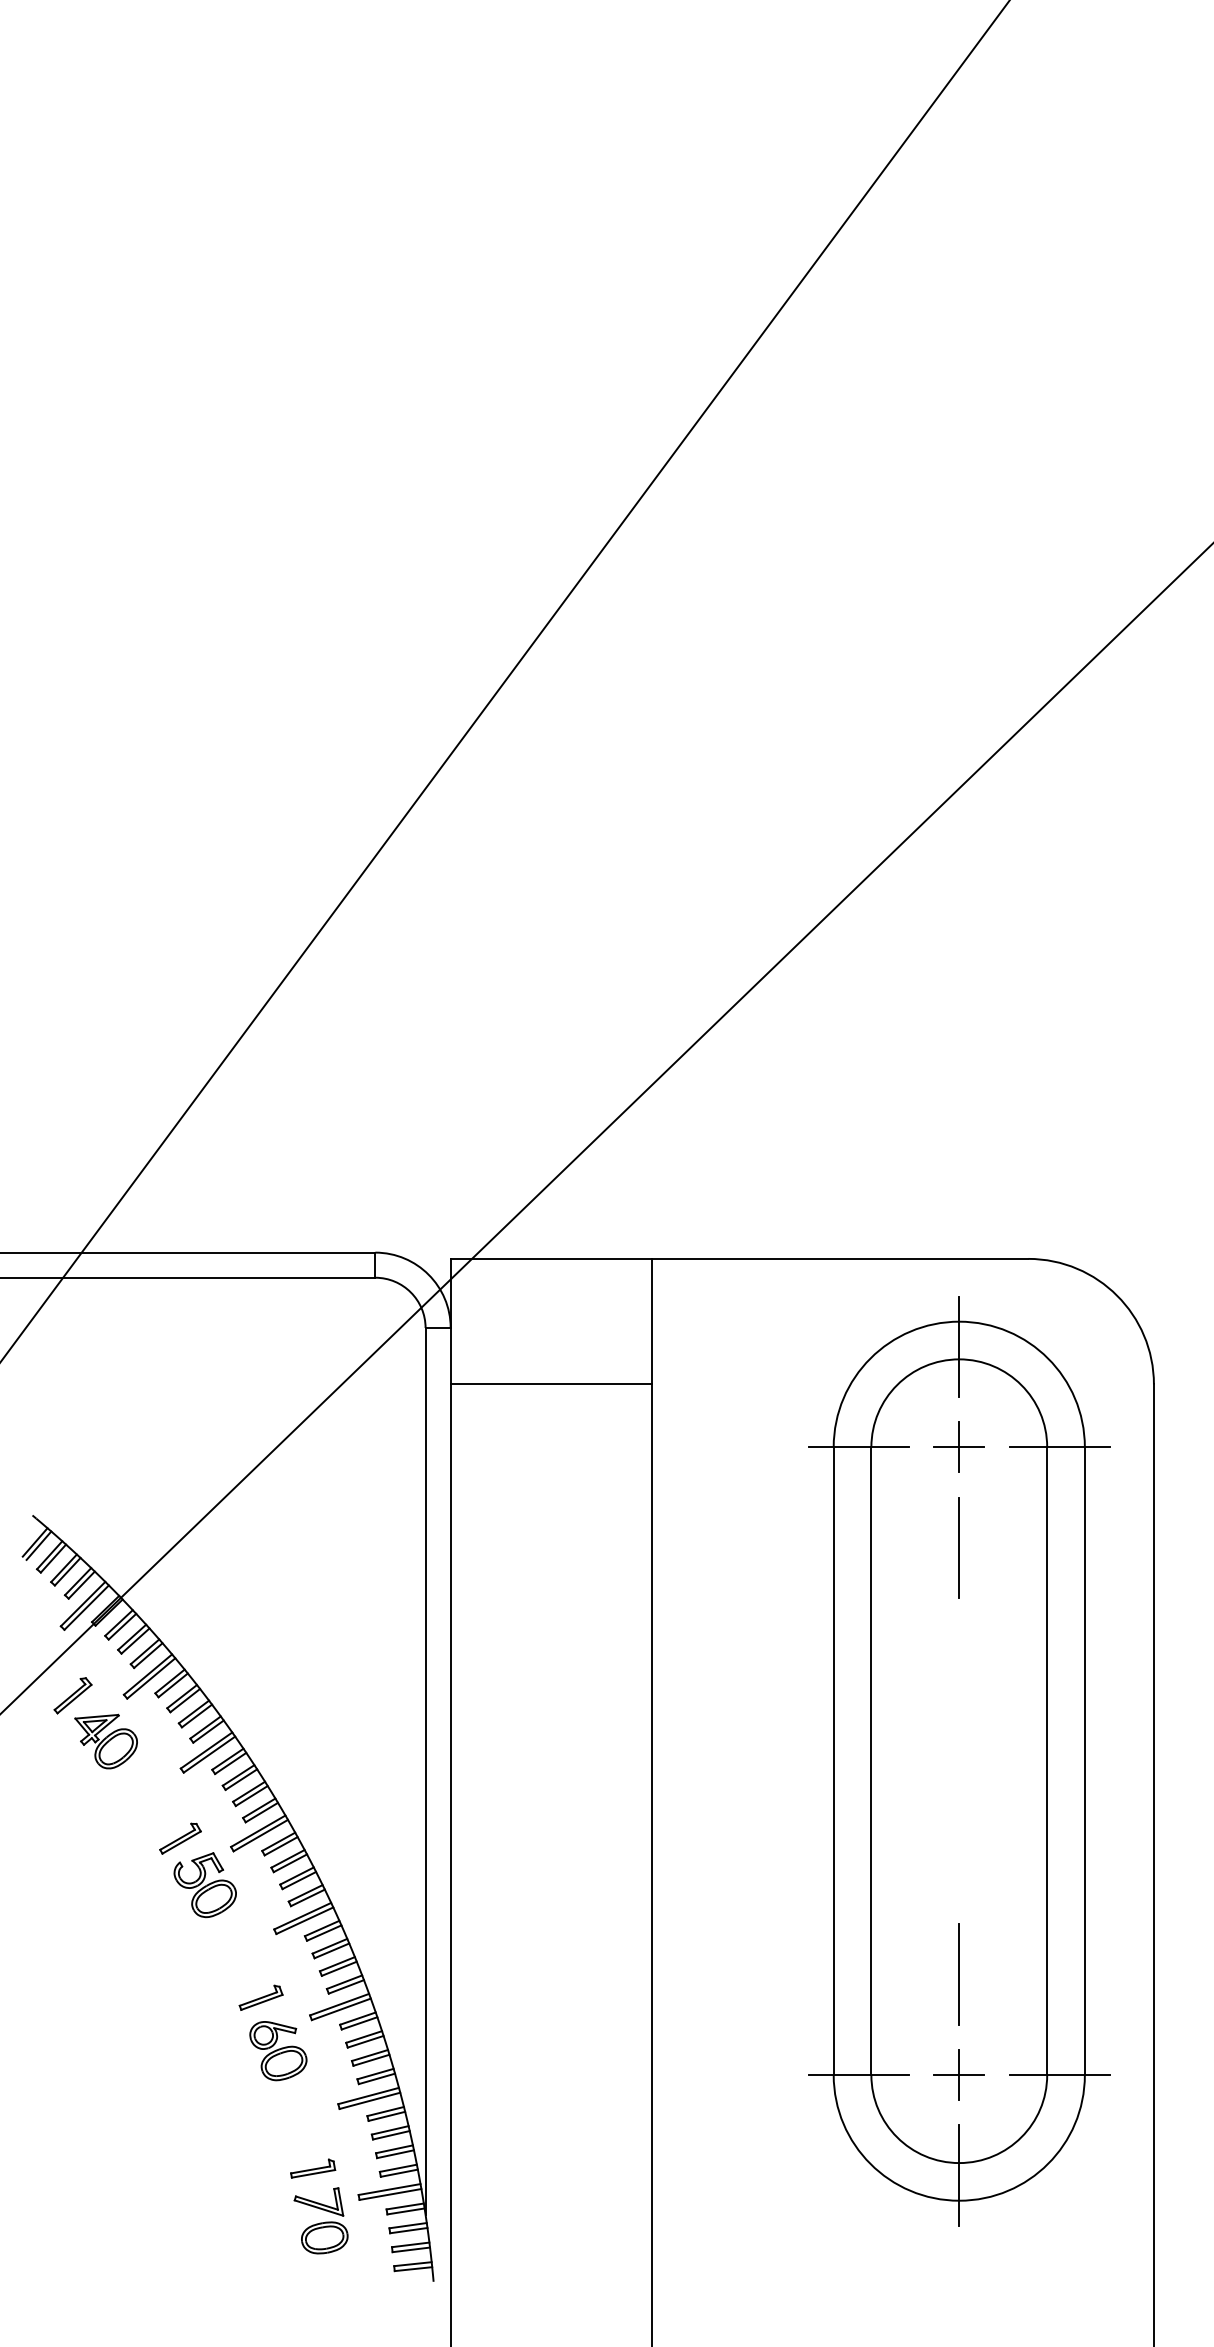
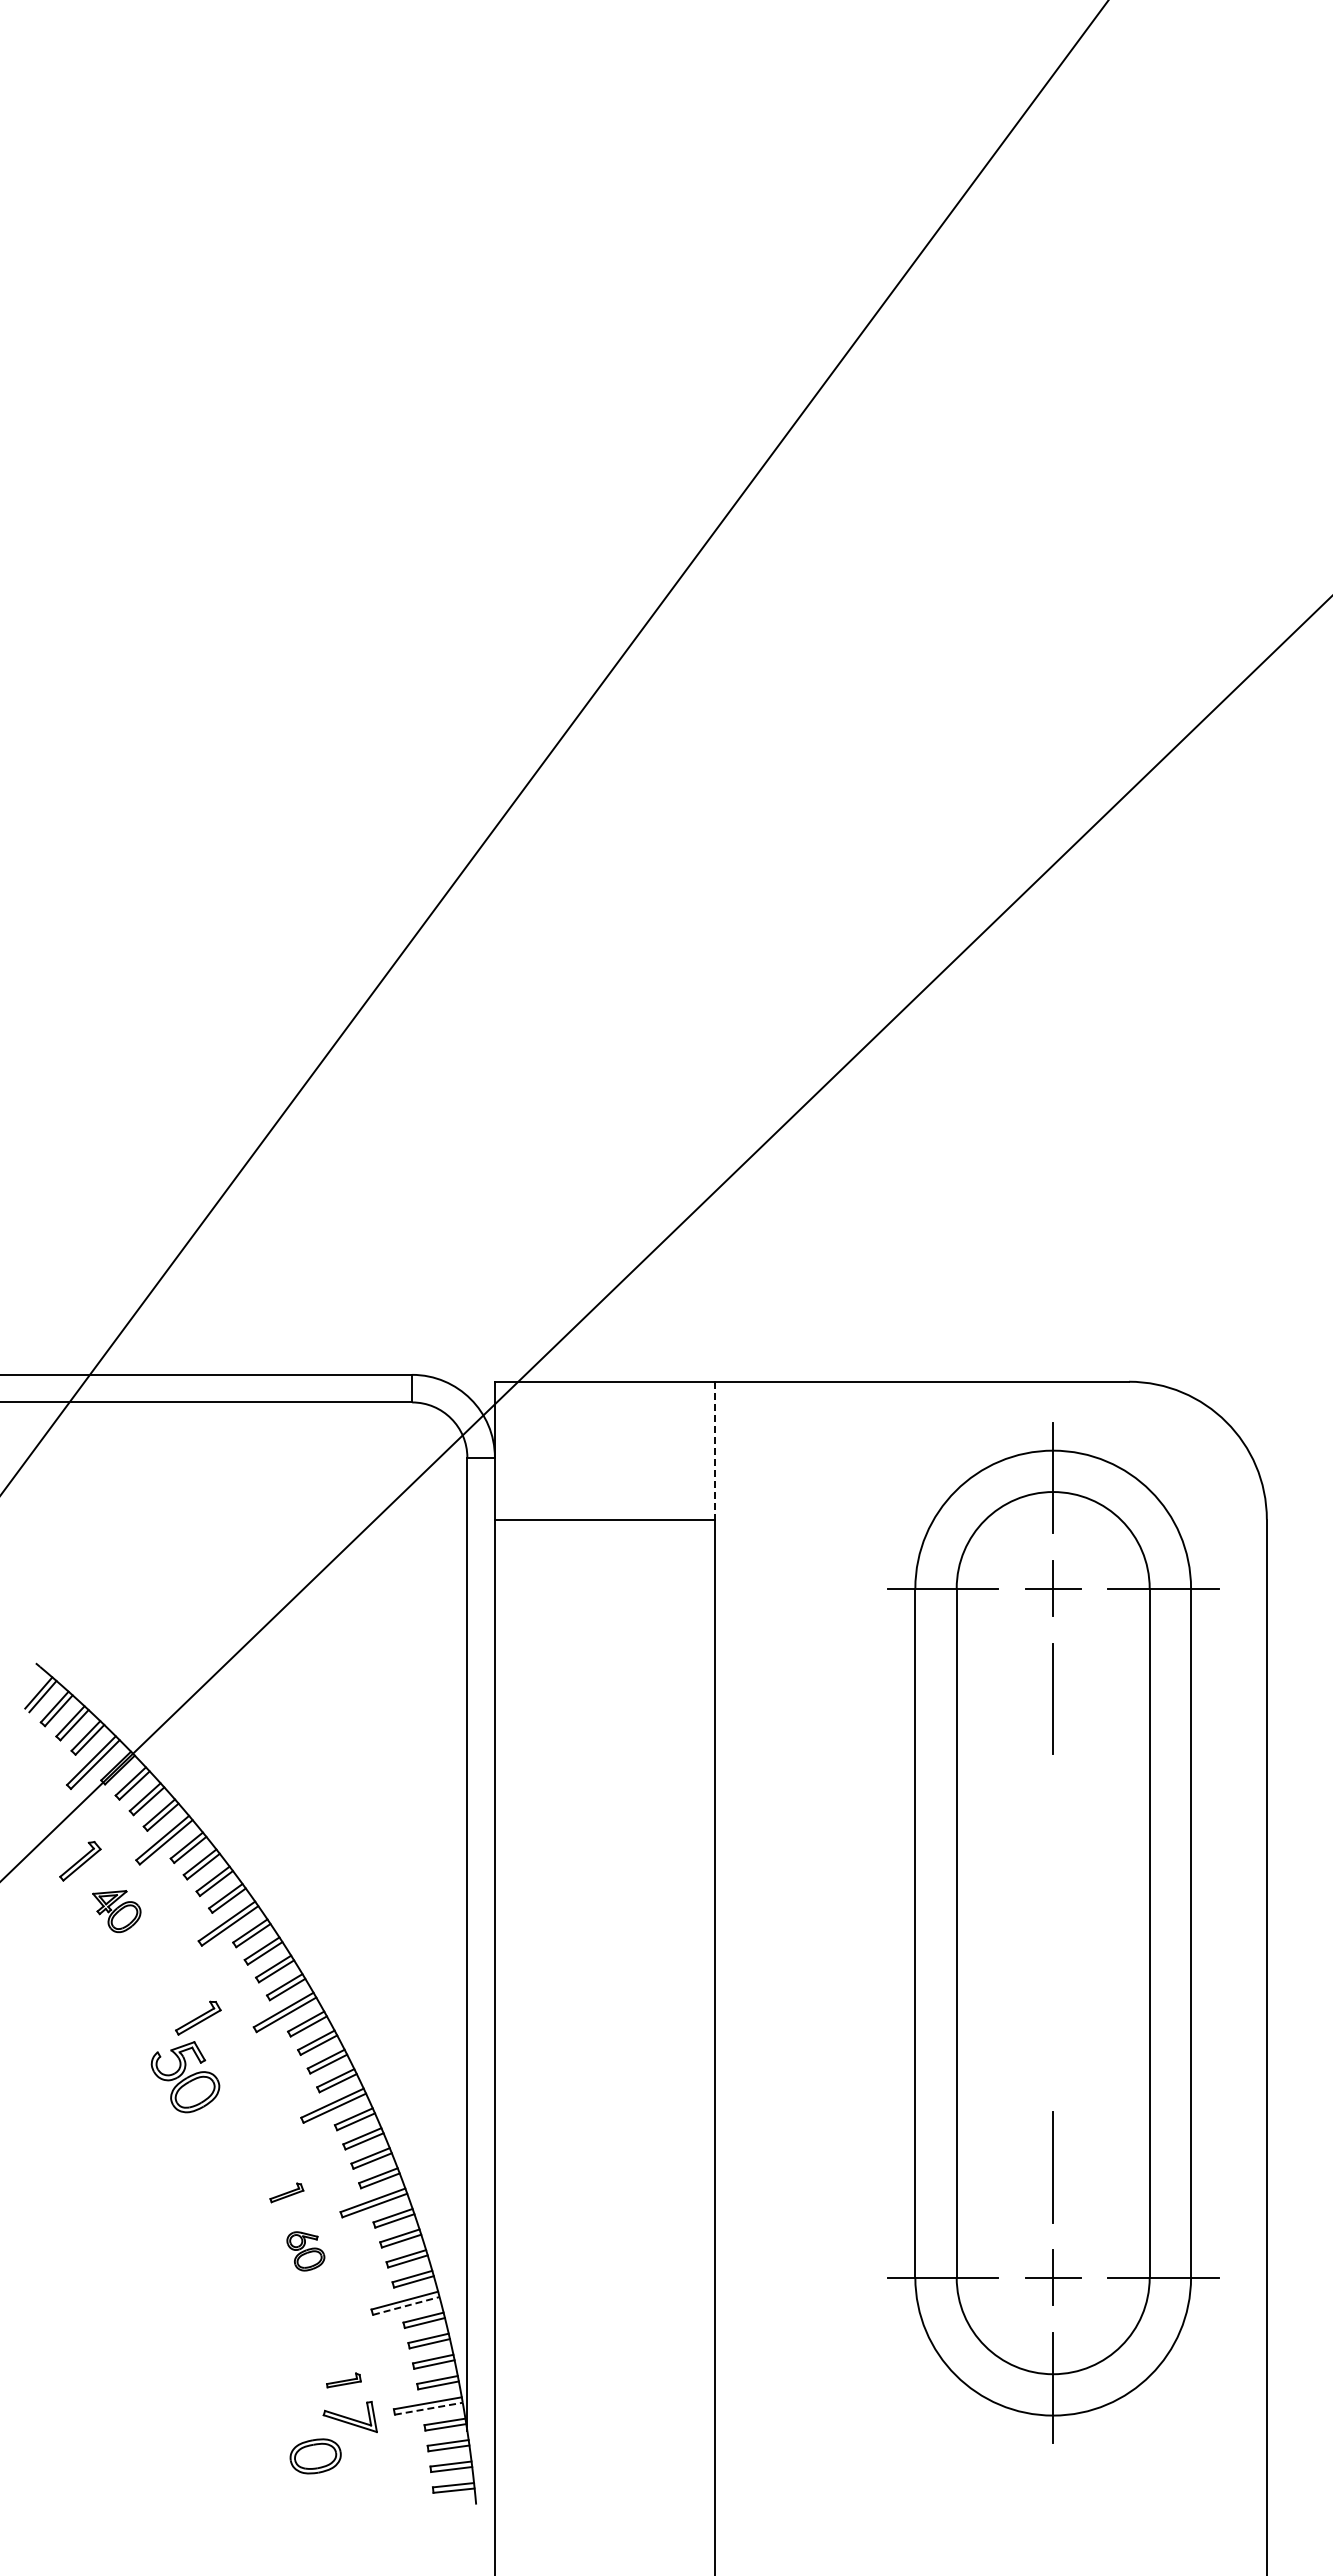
line: (651, 1321) -> (715, 1450), solid -> dashed
part: (105, 1741) -> (116, 1911), size x0.7
part: (205, 1885) -> (185, 2077), moved
part: (260, 1997) -> (286, 2192), size x0.7
part: (278, 2051) -> (305, 2251), size x0.6
line: (370, 2100) -> (406, 2305), solid -> dashed
part: (312, 2168) -> (343, 2380), size x0.7
line: (391, 2194) -> (429, 2408), solid -> dashed
part: (324, 2238) -> (315, 2456), moved

